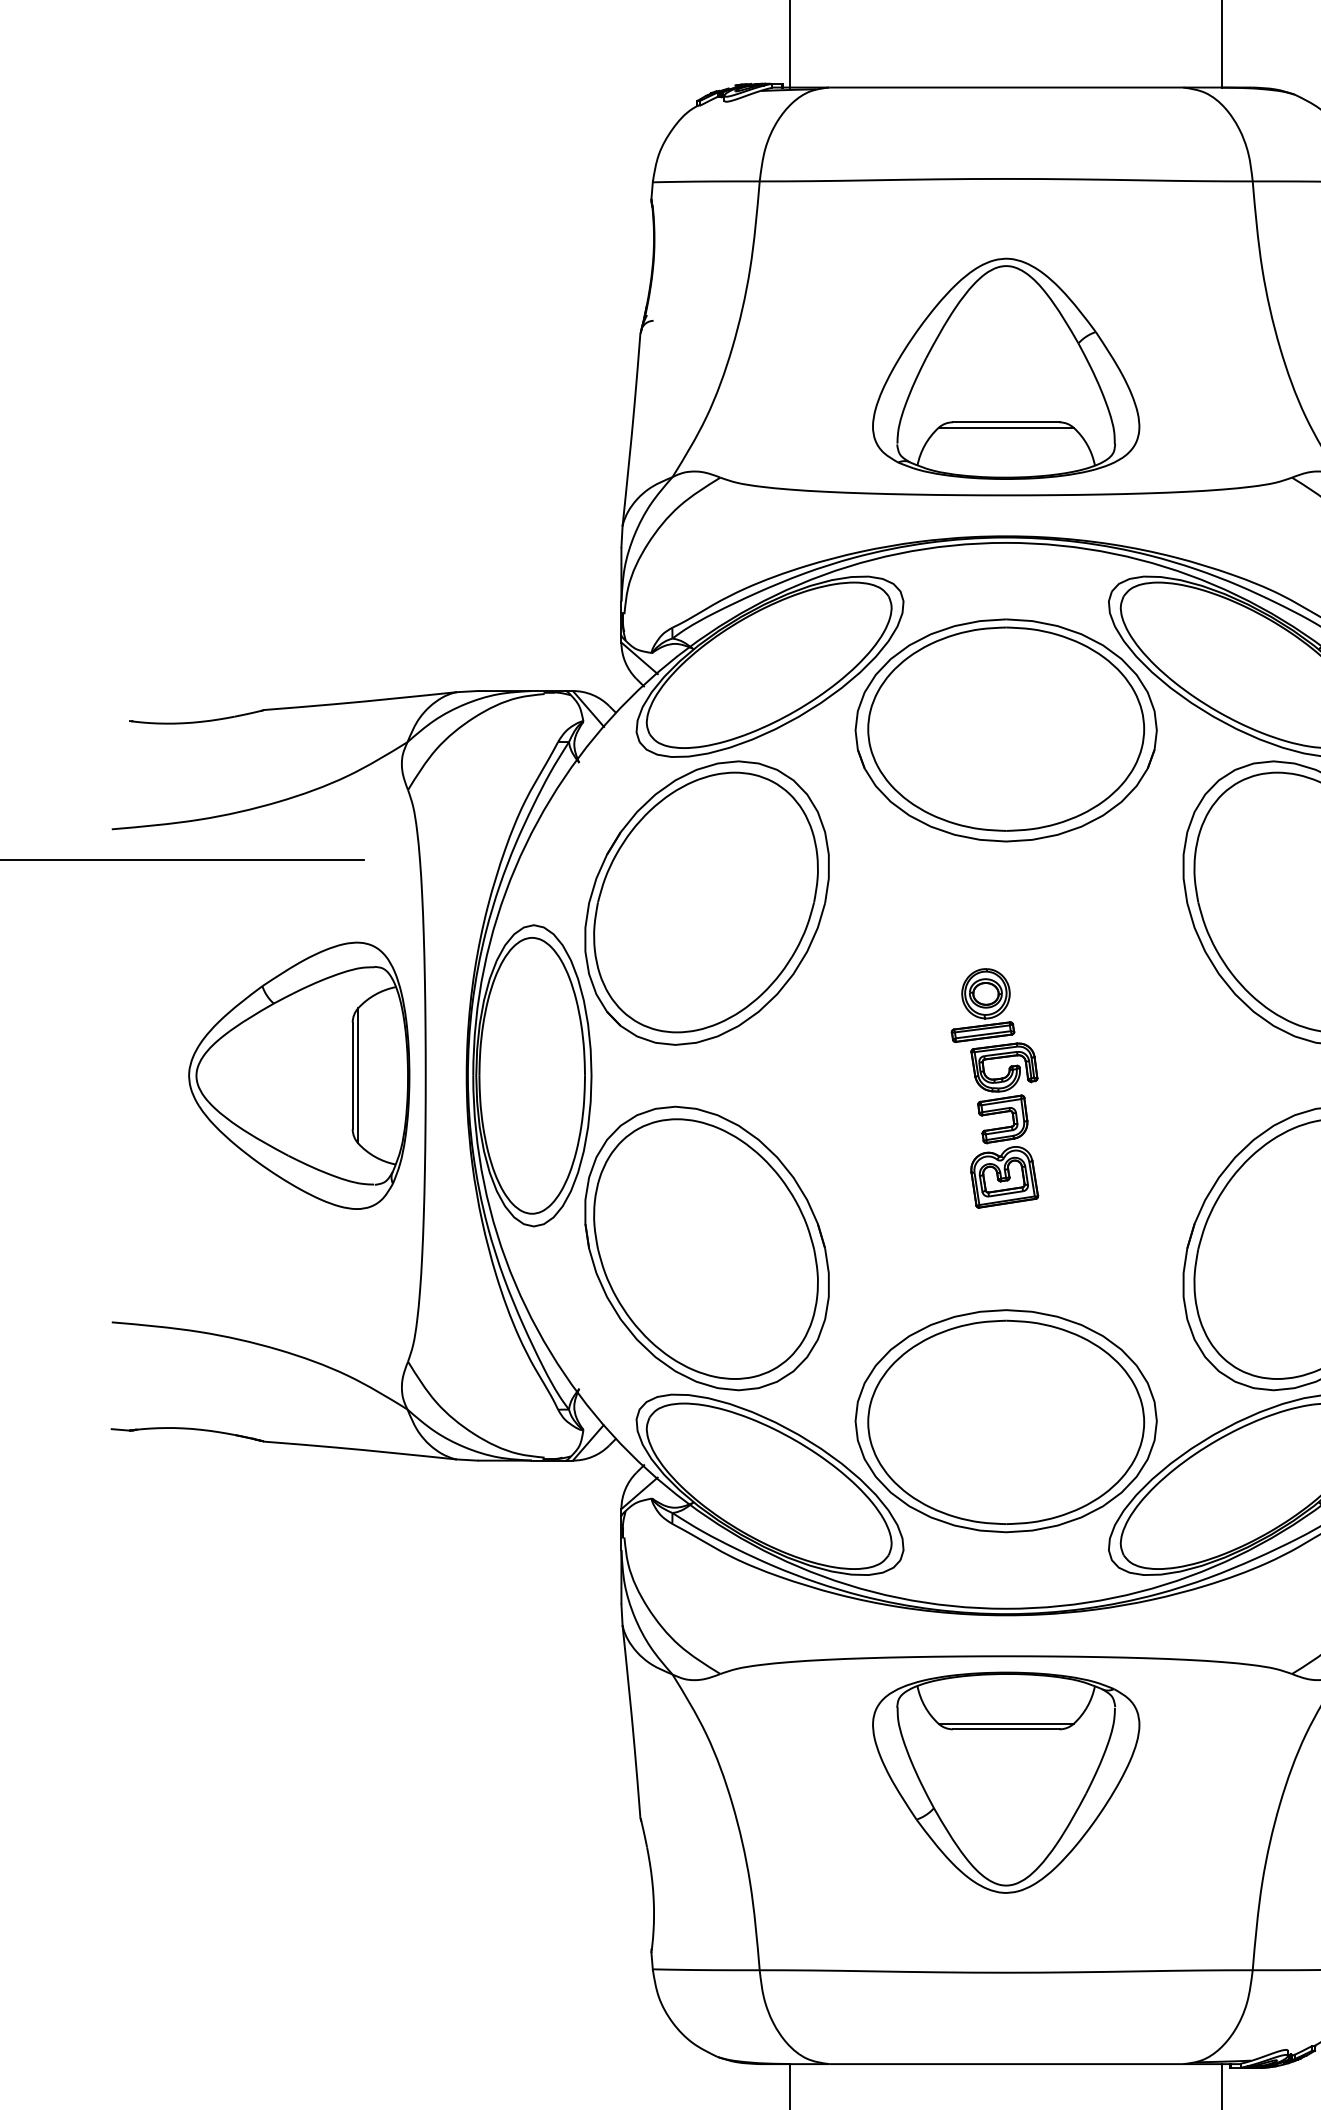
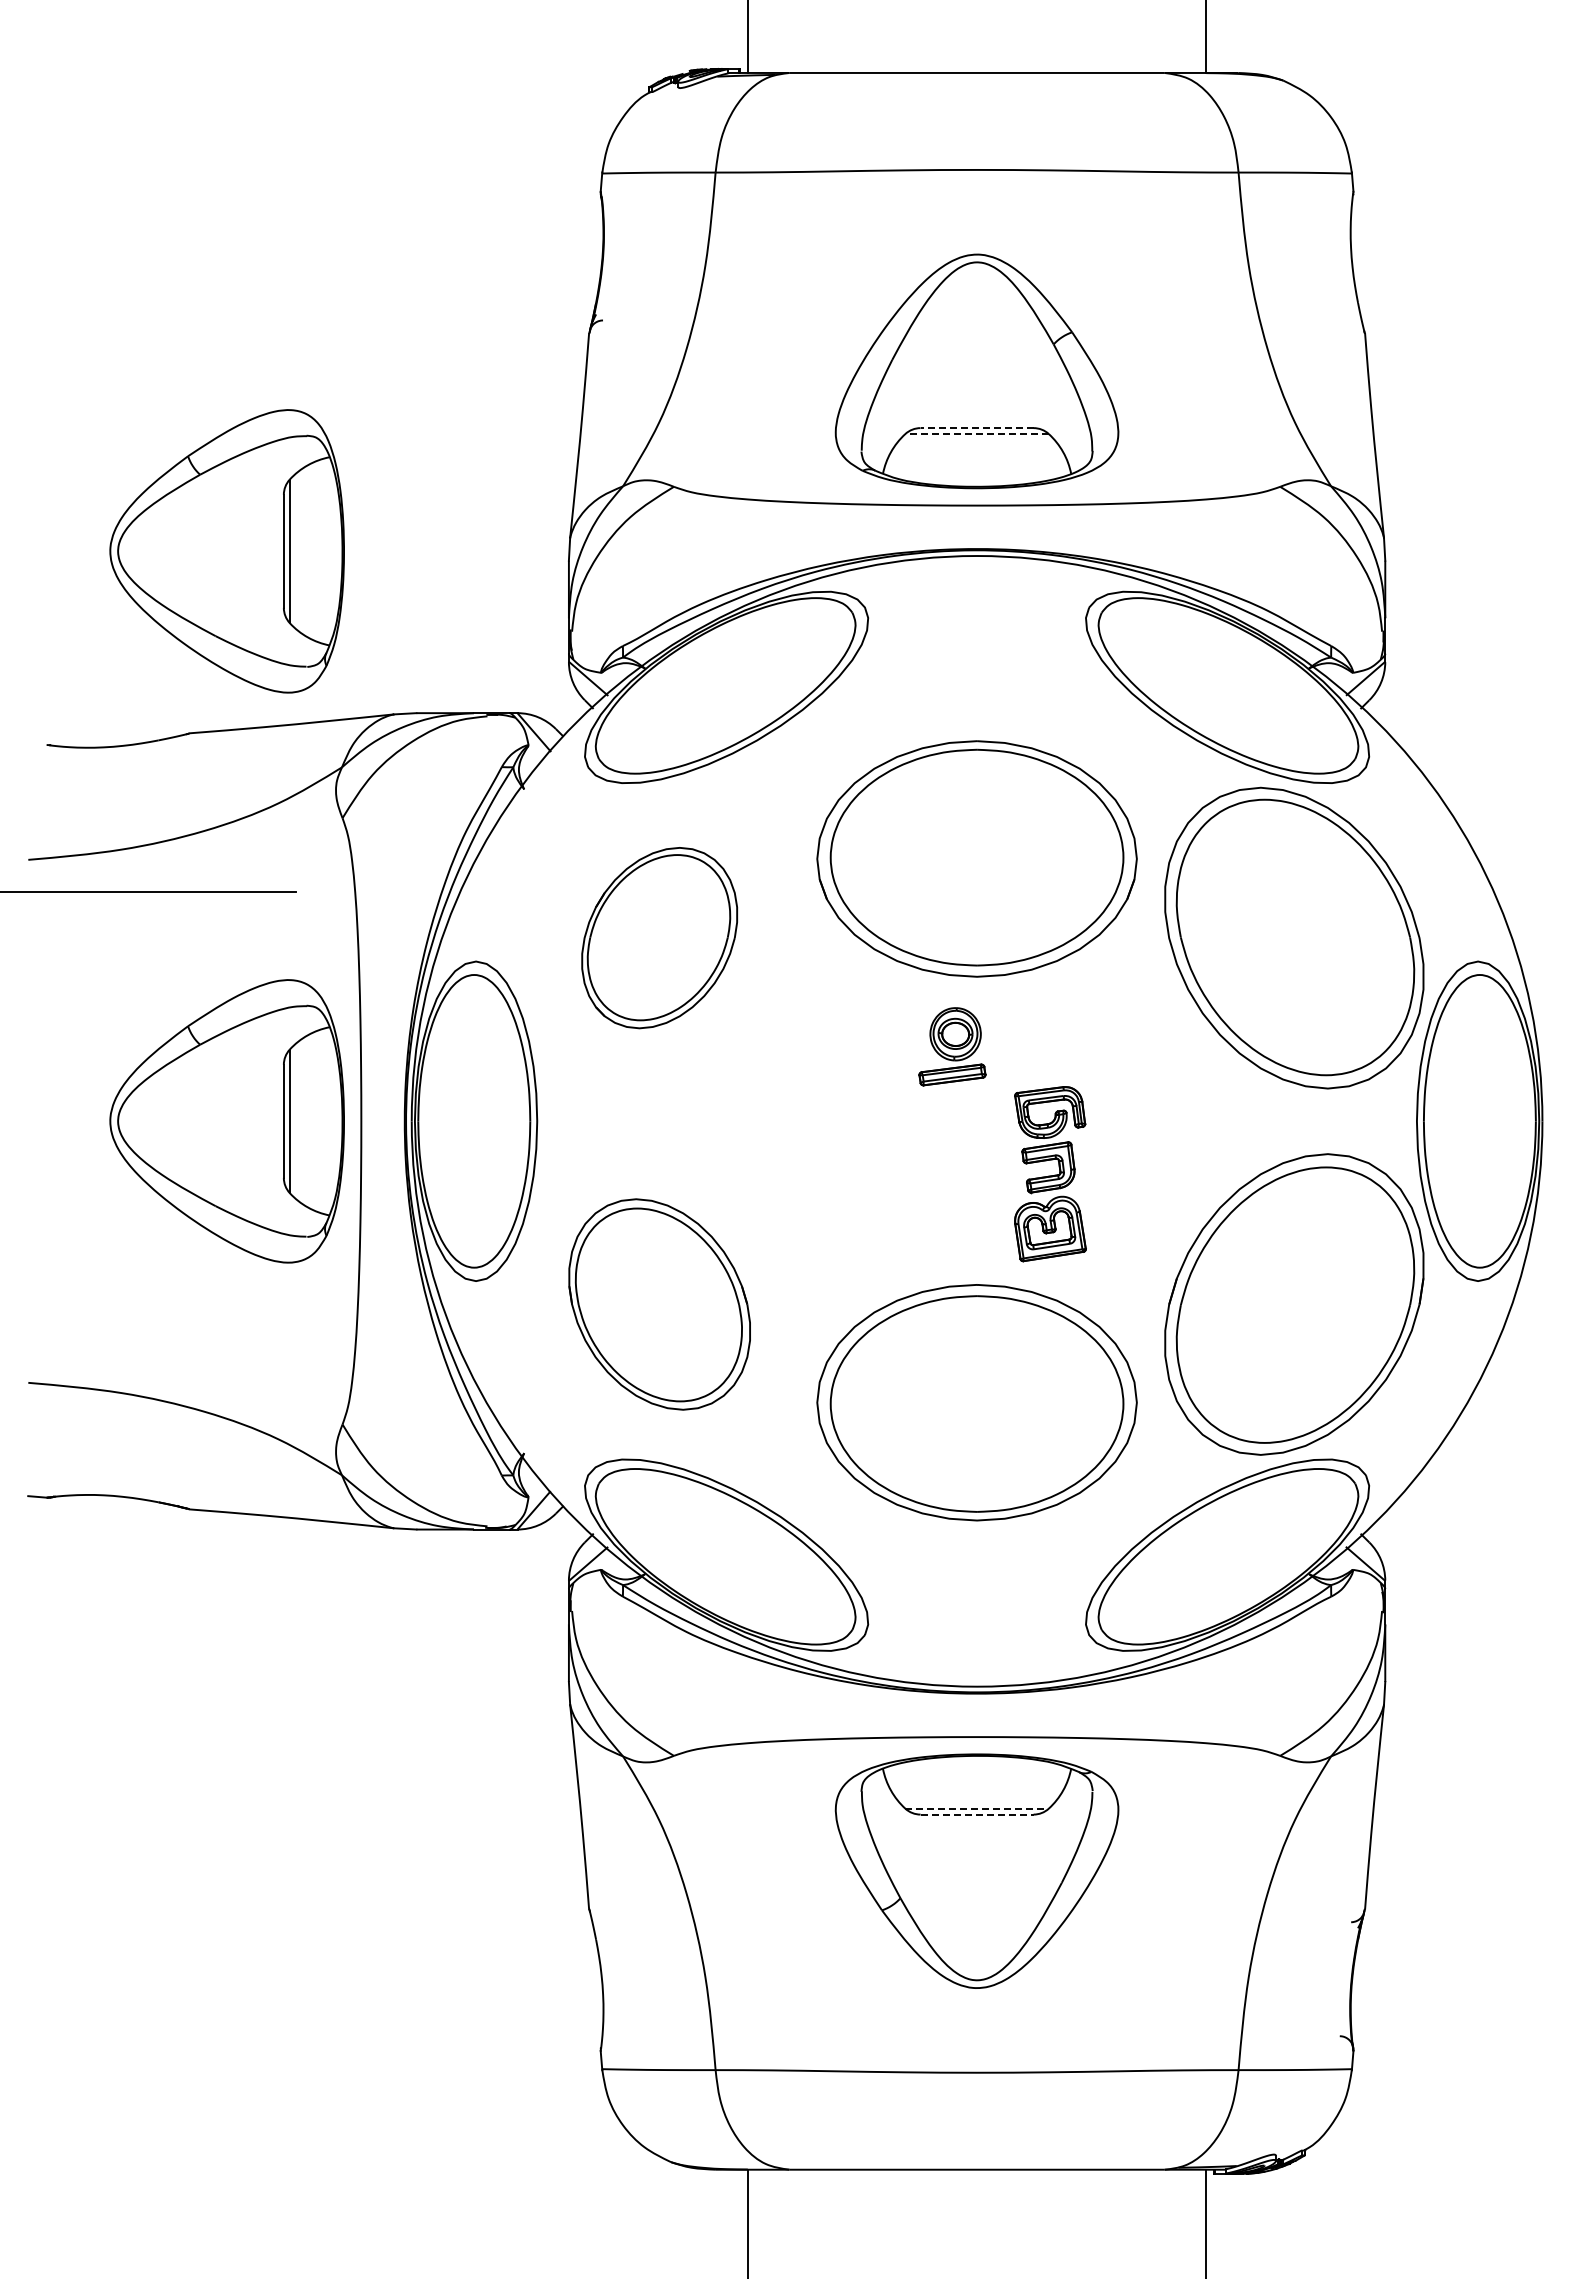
line: (1006, 422) -> (977, 428), solid -> dashed
line: (1006, 428) -> (977, 434), solid -> dashed
part: (298, 538) -> (226, 551), added
part: (1005, 730) -> (976, 858), moved
part: (706, 902) -> (659, 937), size x0.6
part: (1004, 1125) -> (1050, 1174), moved
part: (706, 1248) -> (659, 1304), size x0.7
part: (1005, 1421) -> (976, 1402), moved
line: (1006, 1723) -> (977, 1808), solid -> dashed
line: (1006, 1729) -> (977, 1814), solid -> dashed

